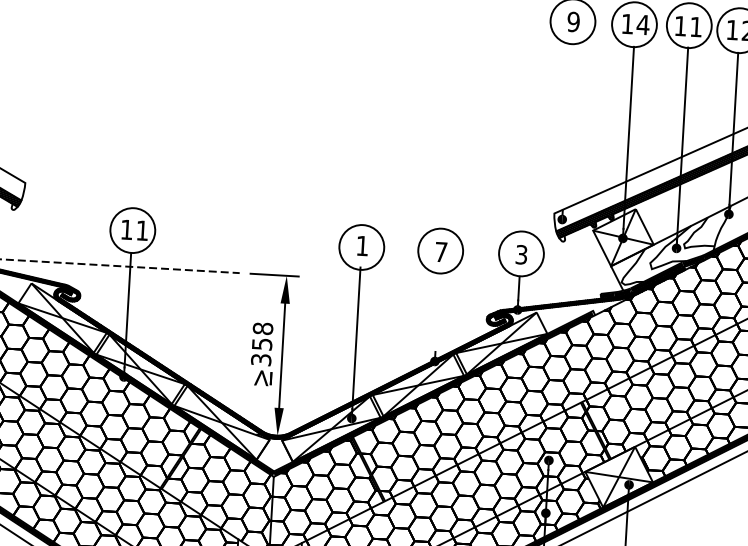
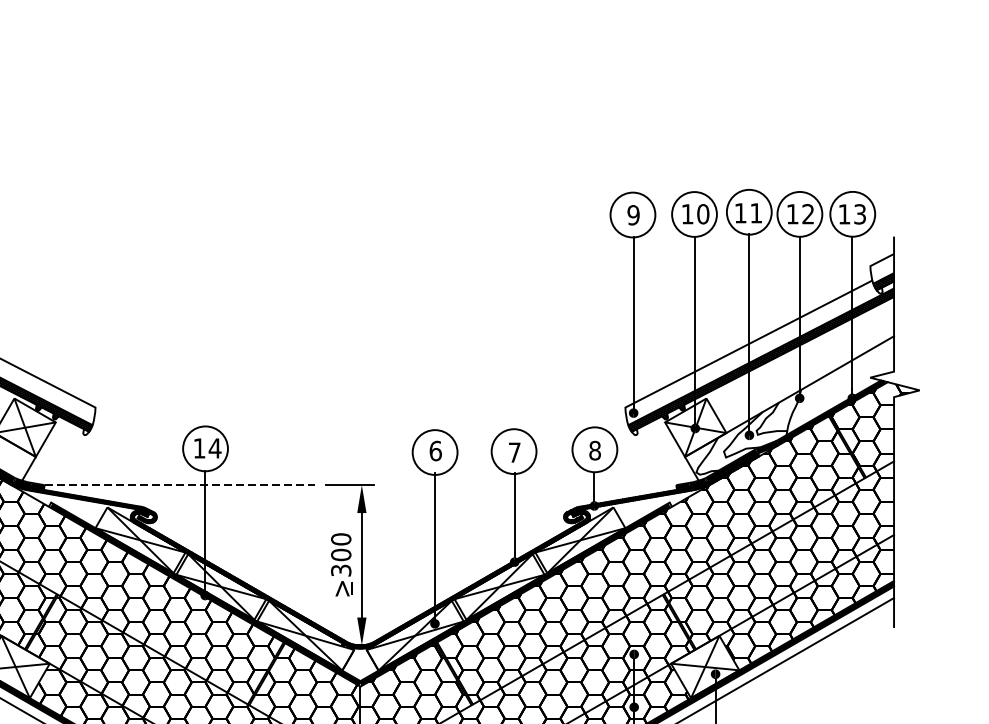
text: (642, 25) -> (702, 214), 14 -> 10
line: (567, 131) -> (633, 324), added
text: (141, 230) -> (214, 448), 11 -> 14
text: (362, 245) -> (435, 450), 1 -> 6
text: (521, 254) -> (594, 450), 3 -> 8
line: (437, 311) -> (514, 512), added
text: (262, 336) -> (341, 547), >358 -> >300

